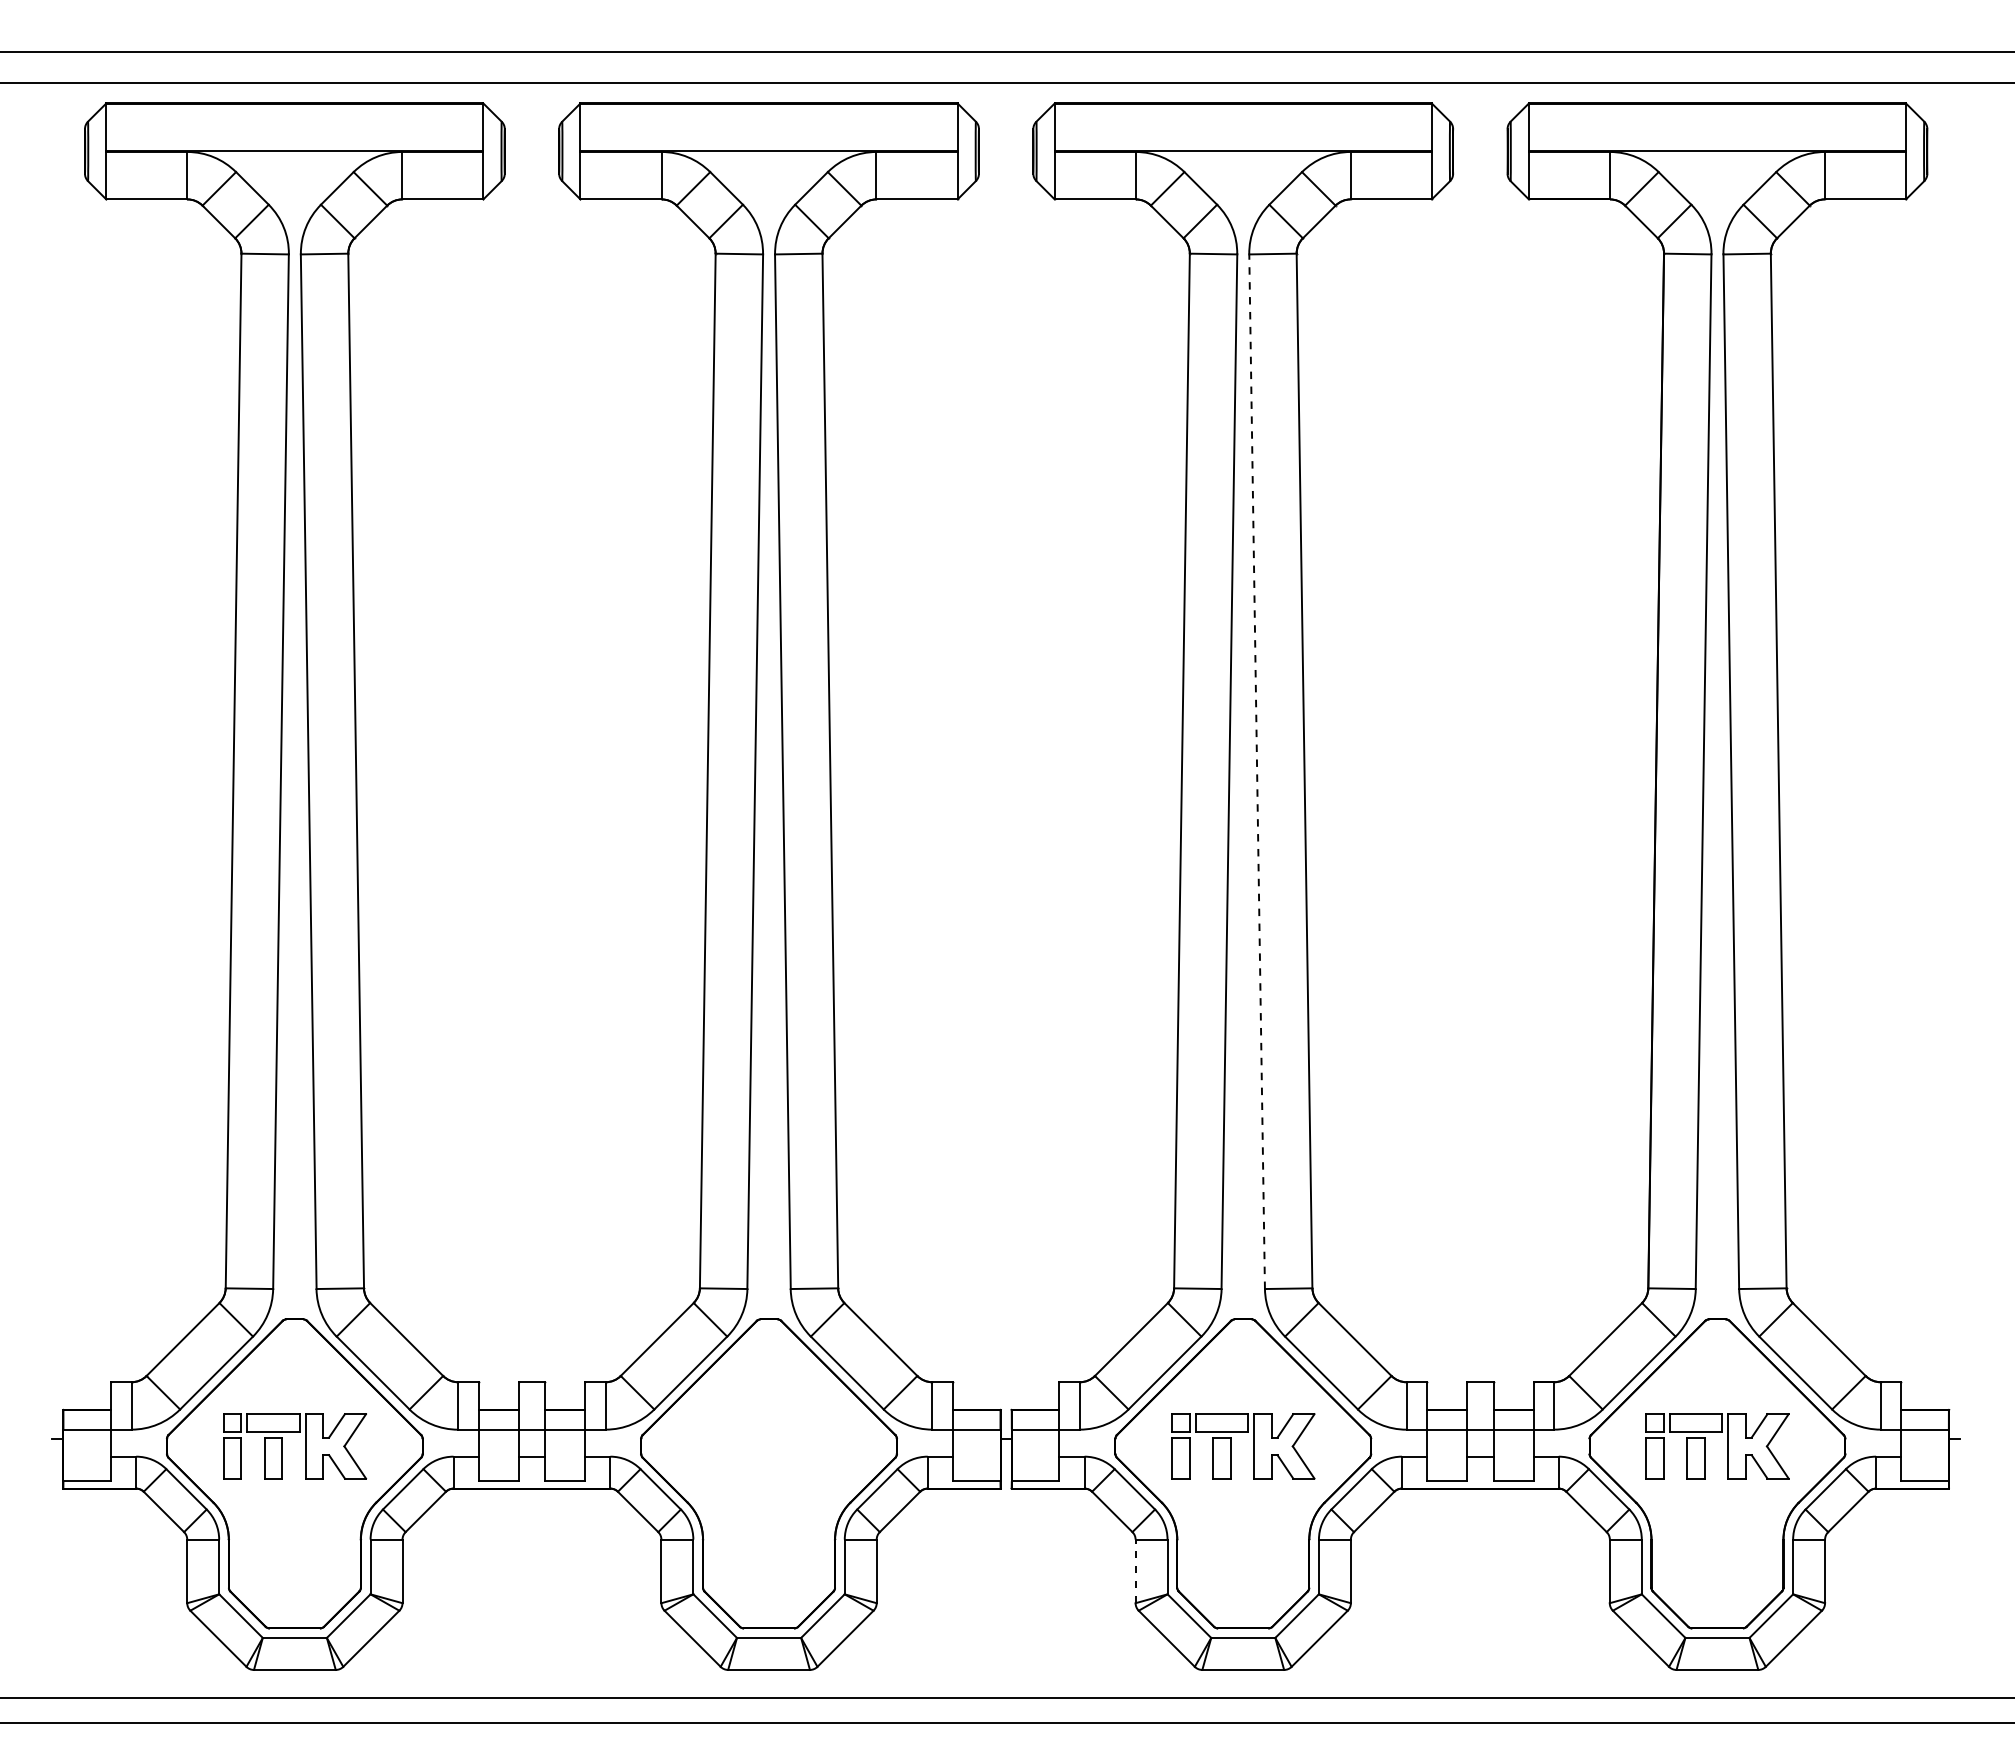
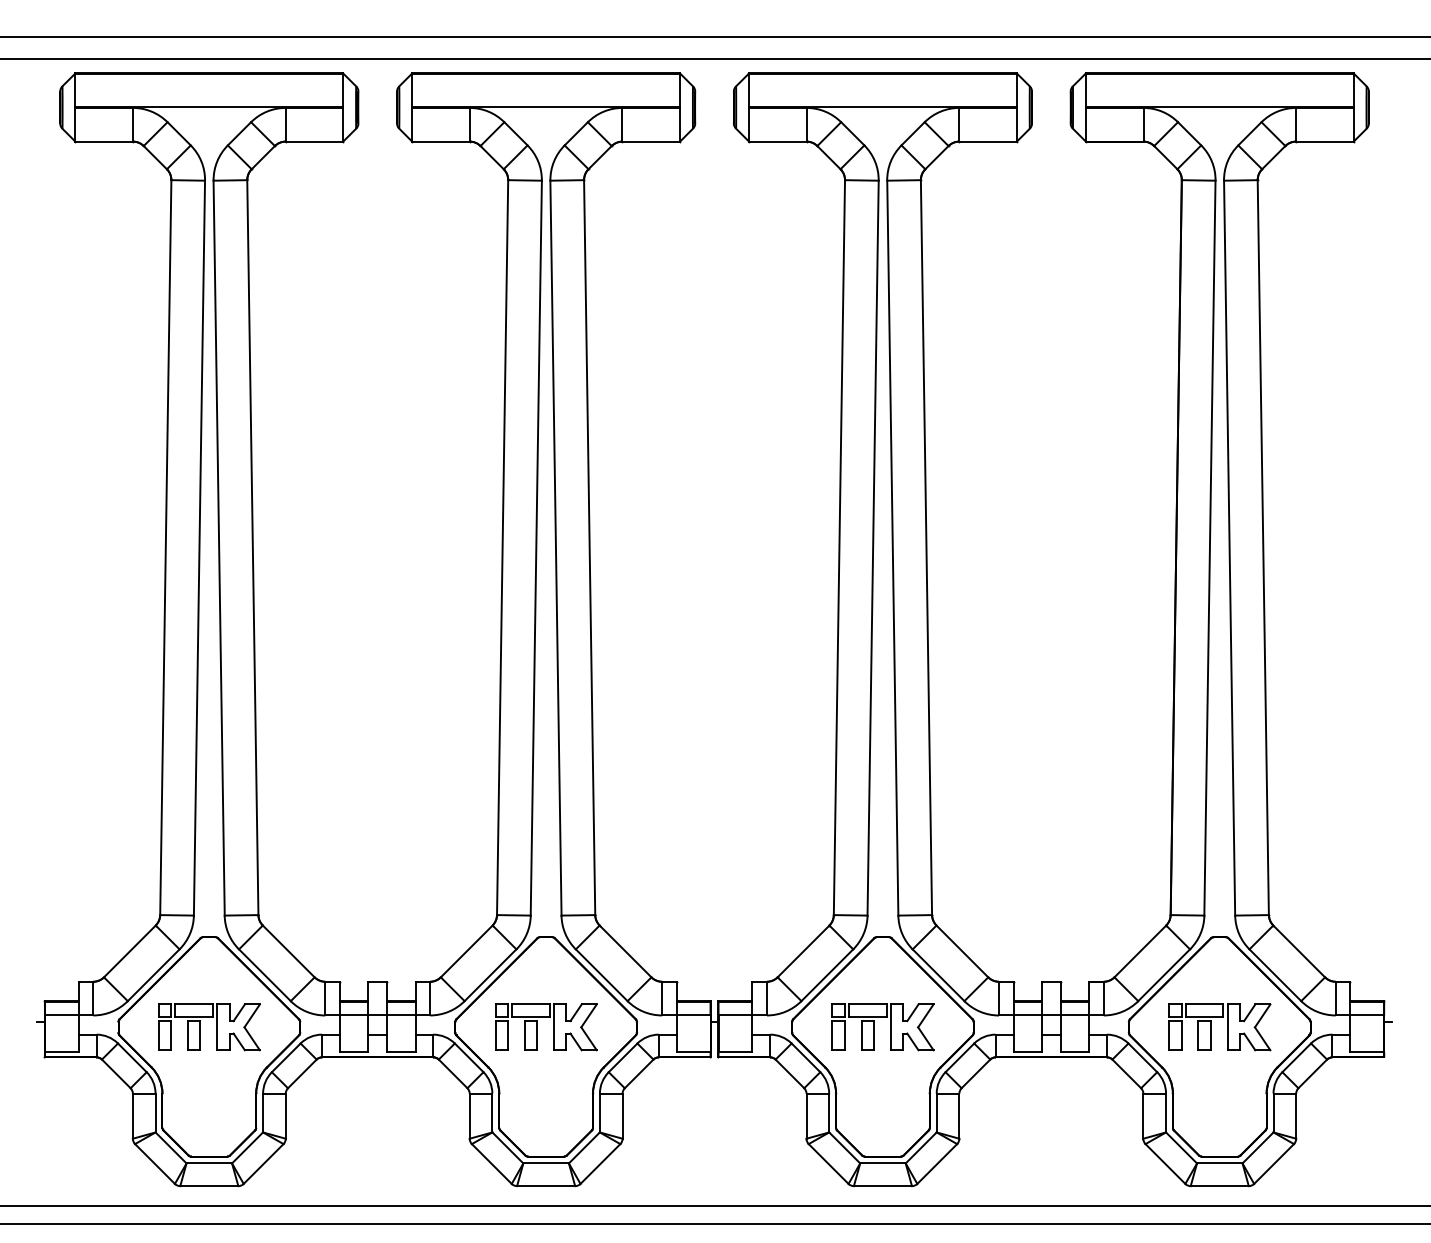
line: (1257, 771) -> (893, 547), dashed -> solid
part: (779, 1446) -> (553, 1027), added
line: (1135, 1571) -> (806, 1116), dashed -> solid

